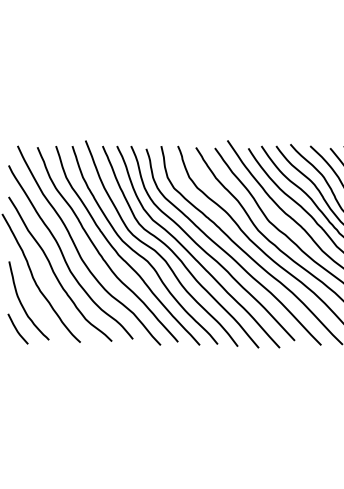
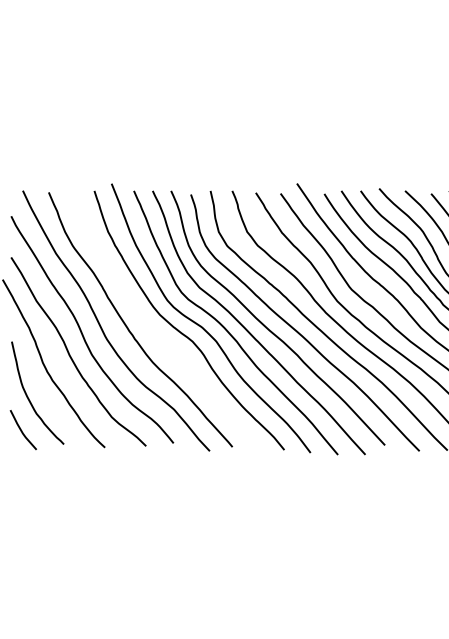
curve: (117, 251) -> (153, 328), removed

